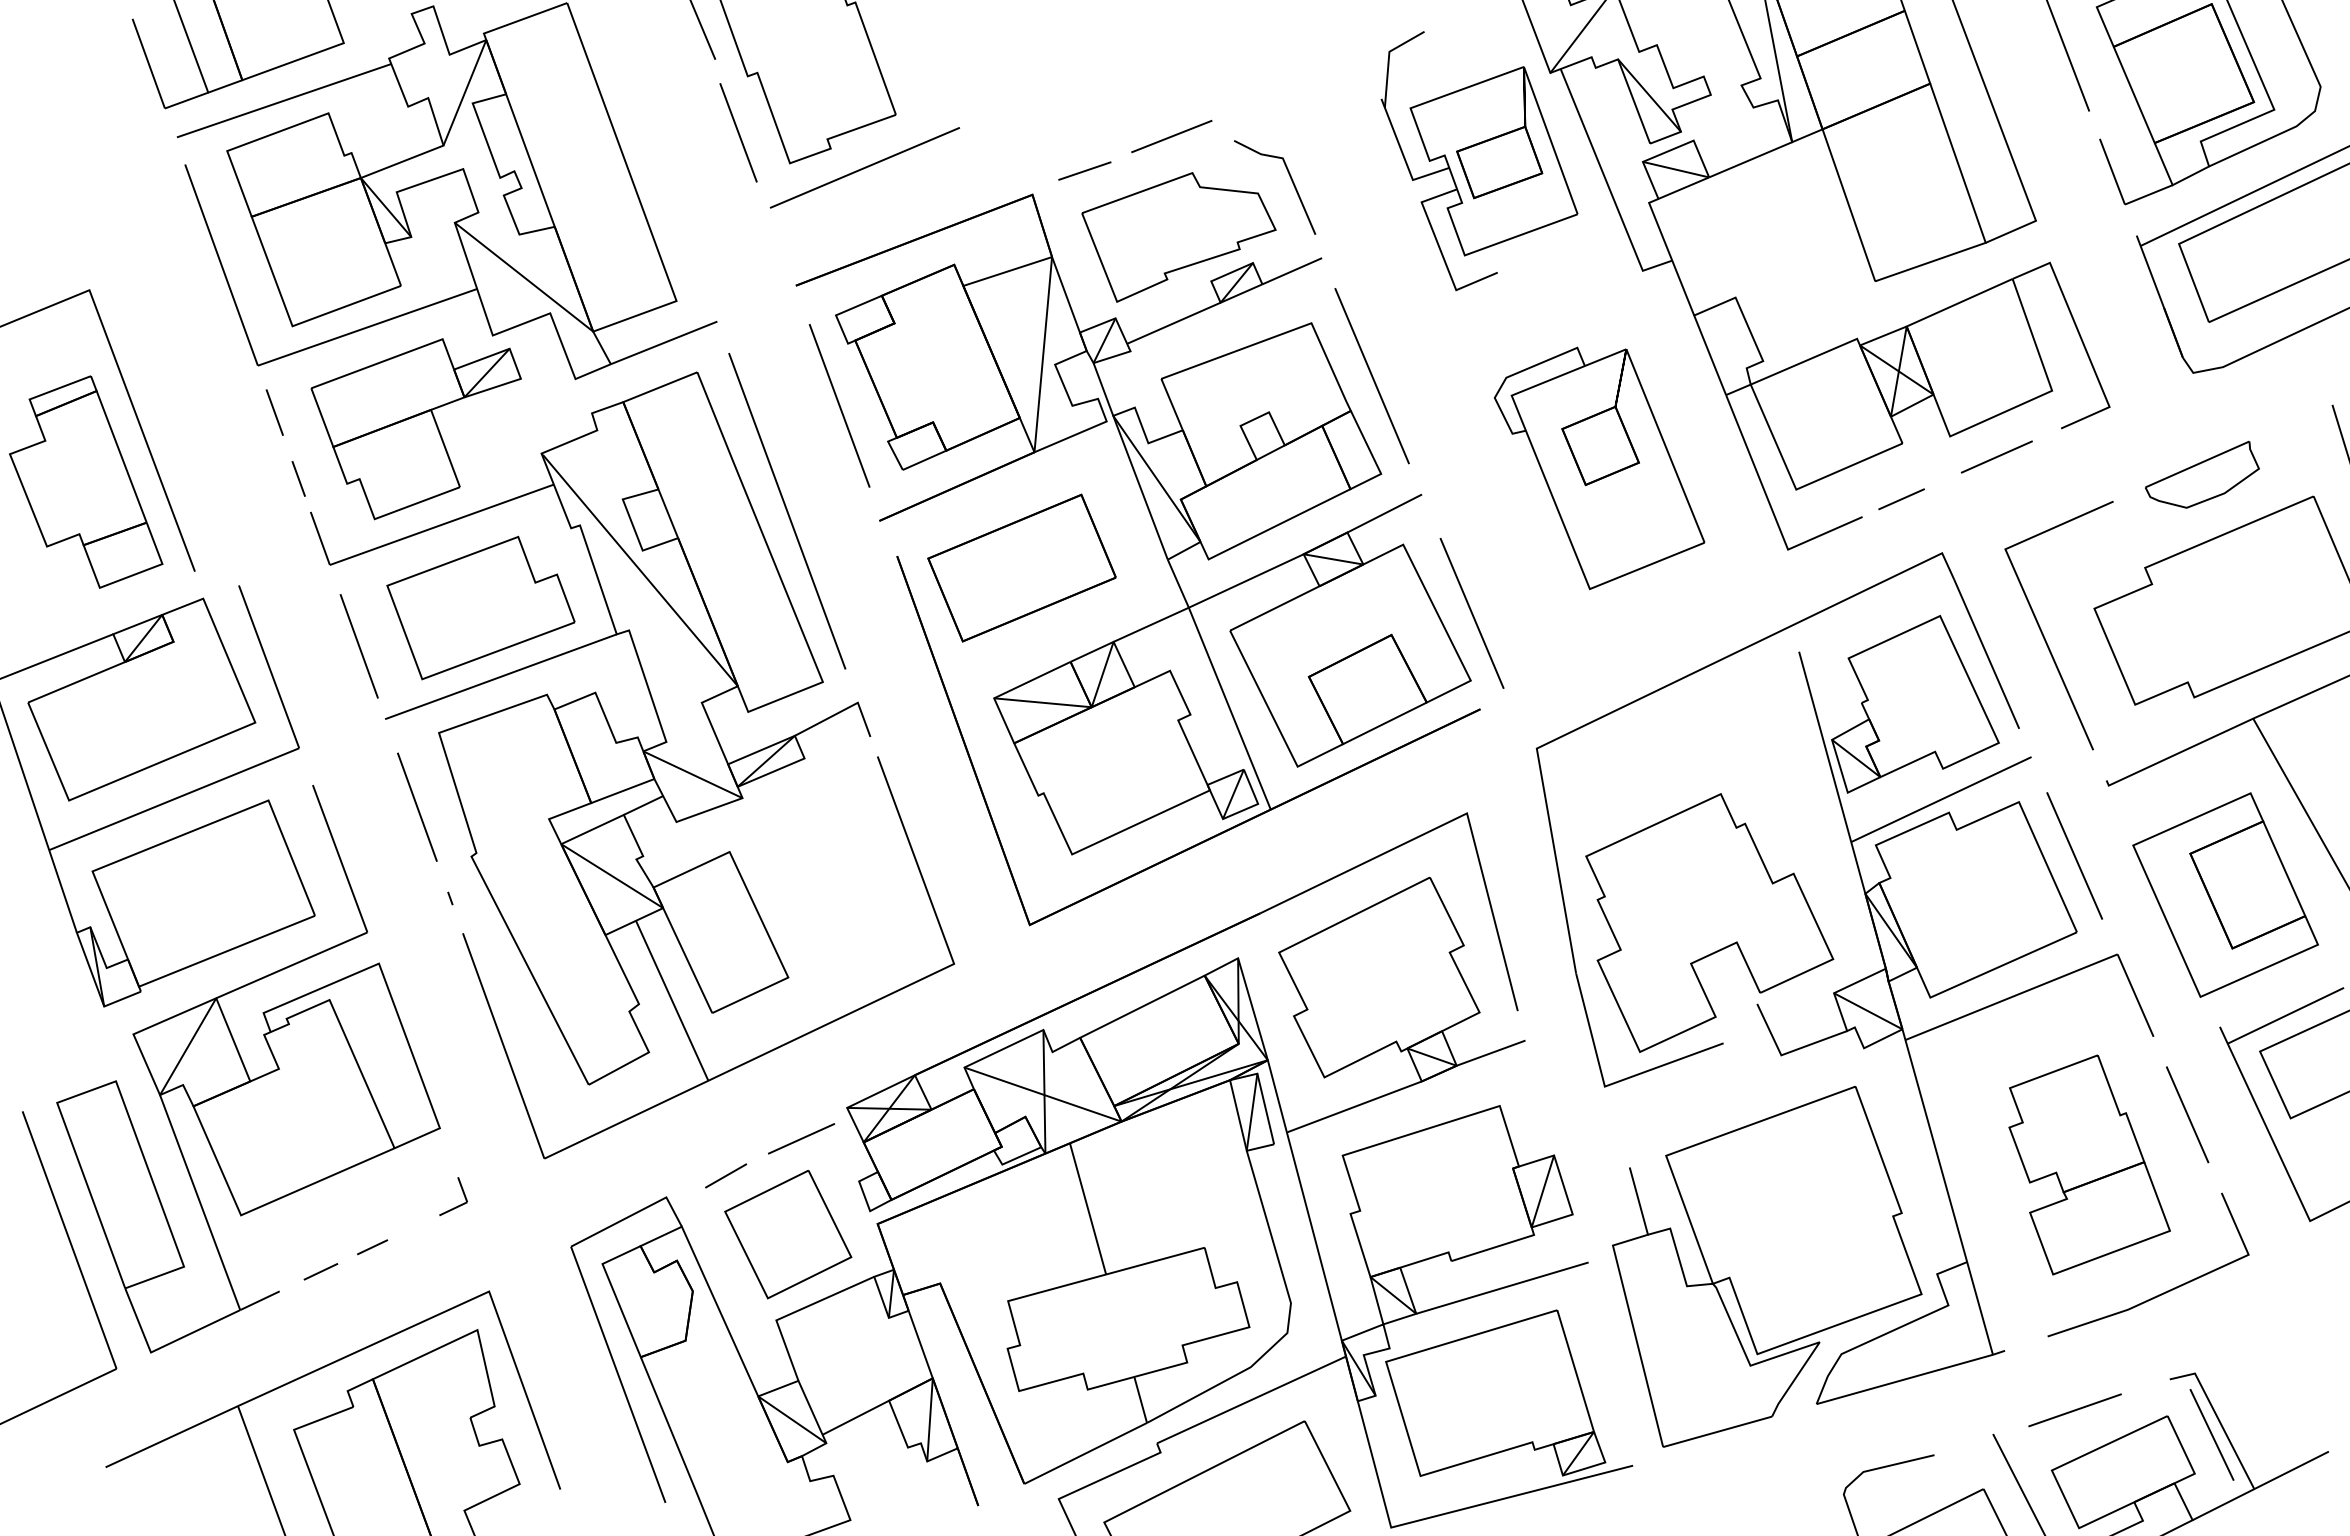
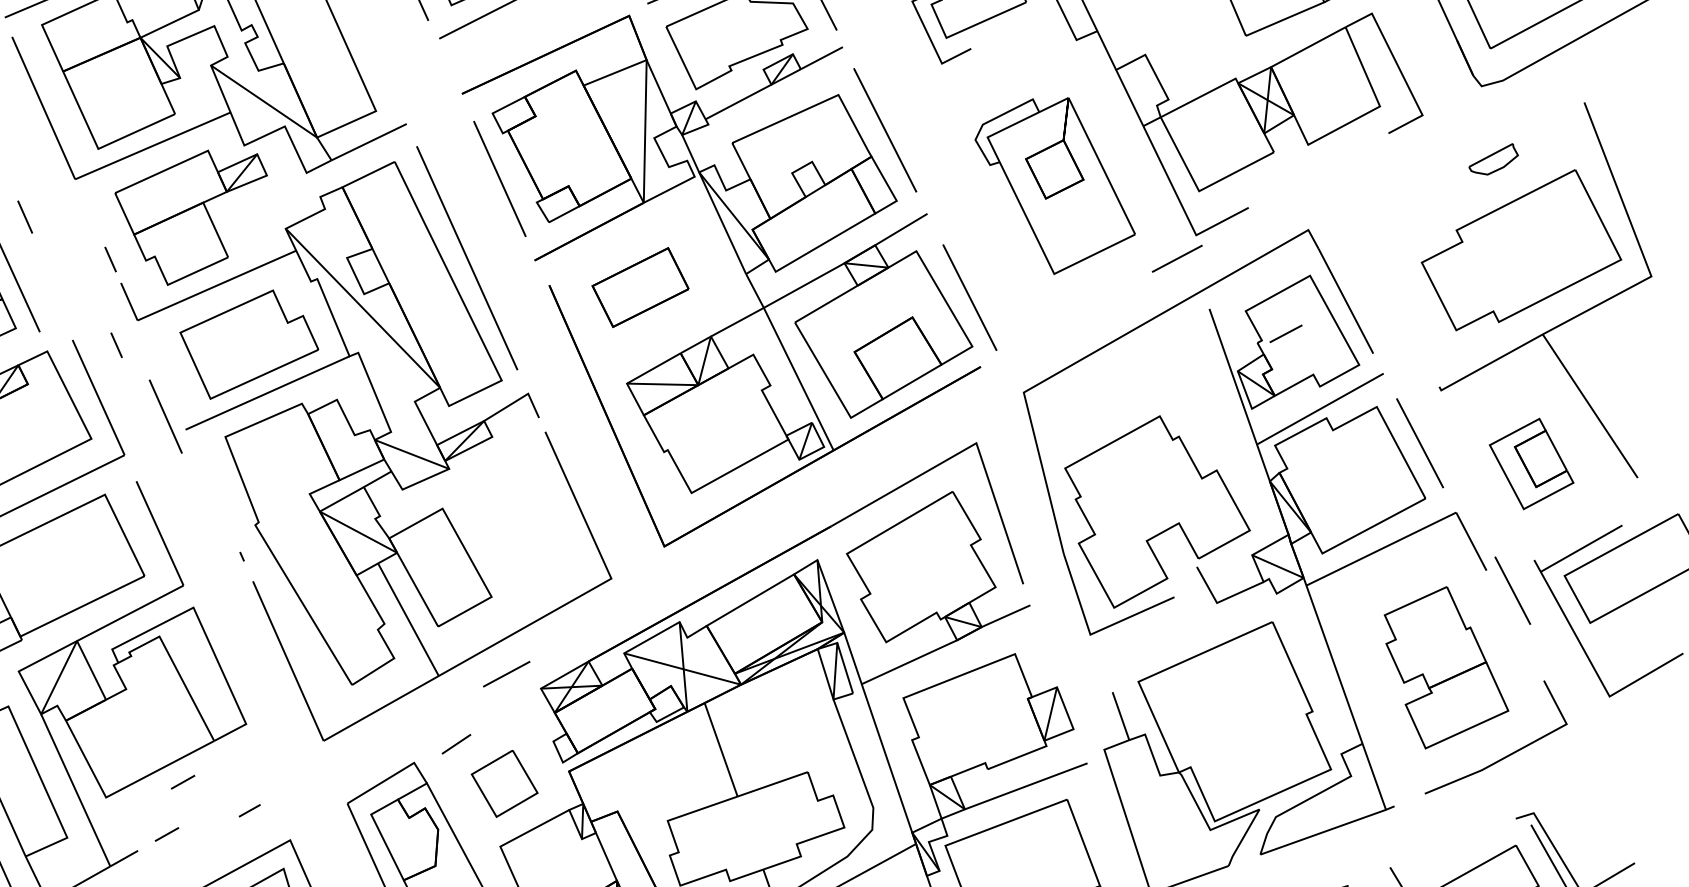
line: (274, 412) -> (24, 217), moved
line: (1996, 456) -> (1177, 258), moved
part: (2202, 474) -> (1493, 159), size x0.6
line: (1901, 499) -> (1285, 334), moved
part: (1021, 567) -> (640, 287), size x0.7
line: (298, 596) -> (116, 344), added
line: (2043, 633) -> (1386, 283), removed
line: (358, 646) -> (165, 416), moved
line: (417, 806) -> (213, 491), removed
part: (2225, 894) -> (1531, 463), size x0.6
line: (2187, 1114) -> (1512, 590), moved
line: (801, 1138) -> (506, 673), moved
part: (462, 1192) -> (265, 769), removed
line: (347, 1201) -> (182, 782), added
part: (788, 1234) -> (504, 783), size x0.7
line: (372, 1247) -> (249, 810), moved
line: (2074, 1410) -> (1448, 846), removed

